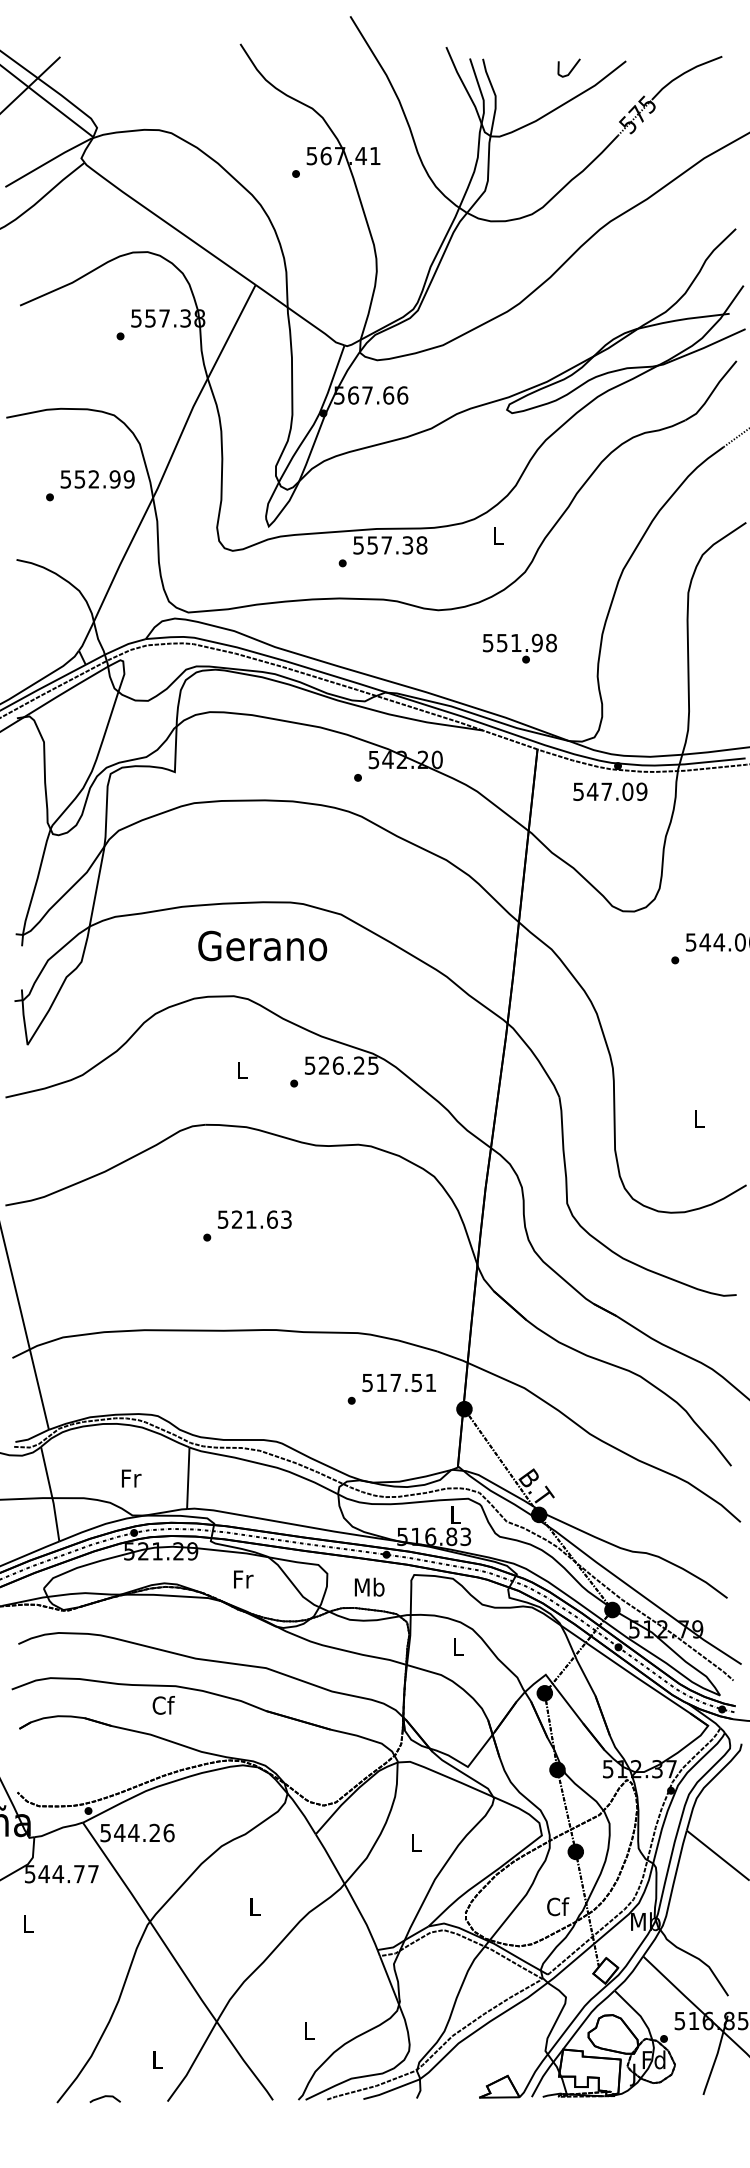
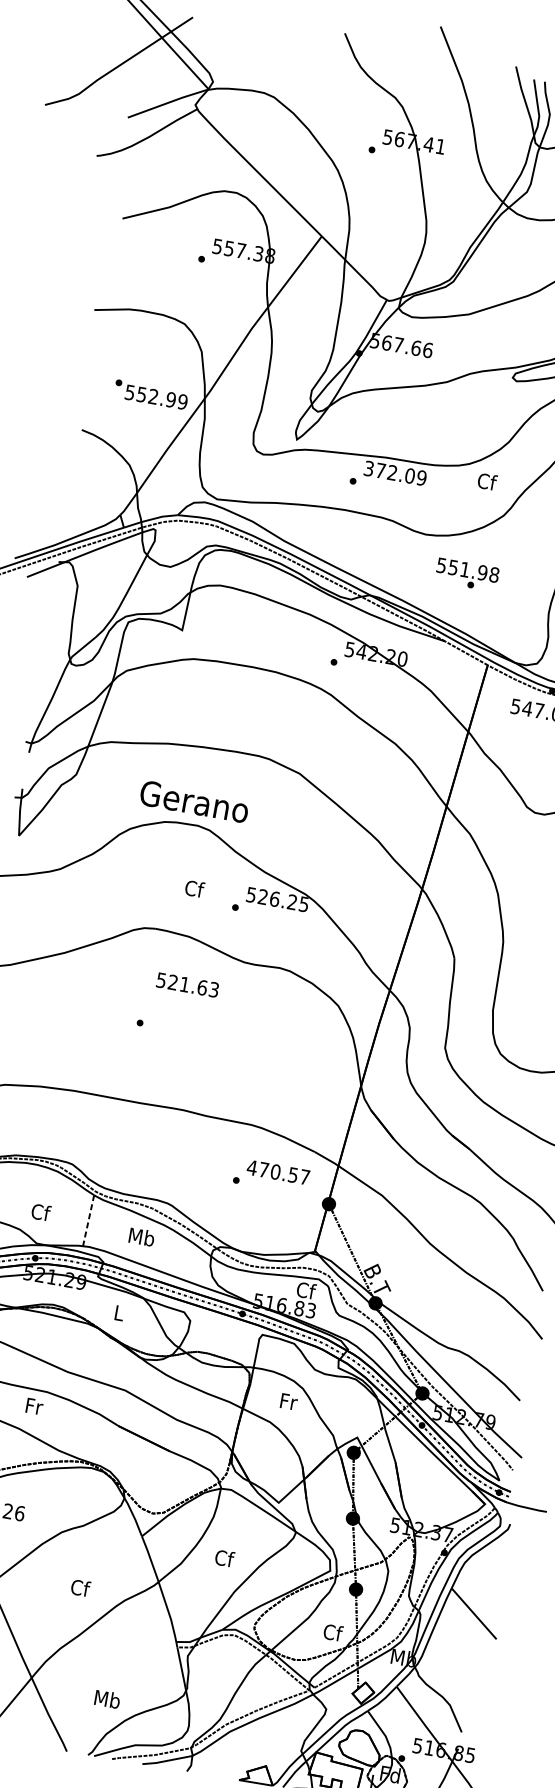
text: (97, 479) -> (156, 397), moved
text: (499, 535) -> (487, 481), L -> Cf
text: (390, 545) -> (395, 473), 557.38 -> 372.09
text: (519, 648) -> (466, 574), moved
text: (262, 945) -> (194, 801), moved
text: (243, 1069) -> (195, 888), L -> Cf
text: (254, 1219) -> (187, 984), moved
text: (398, 1382) -> (277, 1172), 517.51 -> 470.57
text: (131, 1477) -> (41, 1211), Fr -> Cf
line: (188, 1478) -> (88, 1220), solid -> dashed
text: (456, 1514) -> (306, 1290), L -> Cf
text: (243, 1579) -> (119, 1313), Fr -> L
text: (369, 1586) -> (141, 1236), moved
text: (458, 1647) -> (288, 1401), L -> Fr
text: (163, 1705) -> (34, 1406), Cf -> Fr
text: (416, 1842) -> (224, 1558), L -> Cf
text: (255, 1906) -> (81, 1587), L -> Cf
text: (309, 2030) -> (107, 1698), L -> Mb

